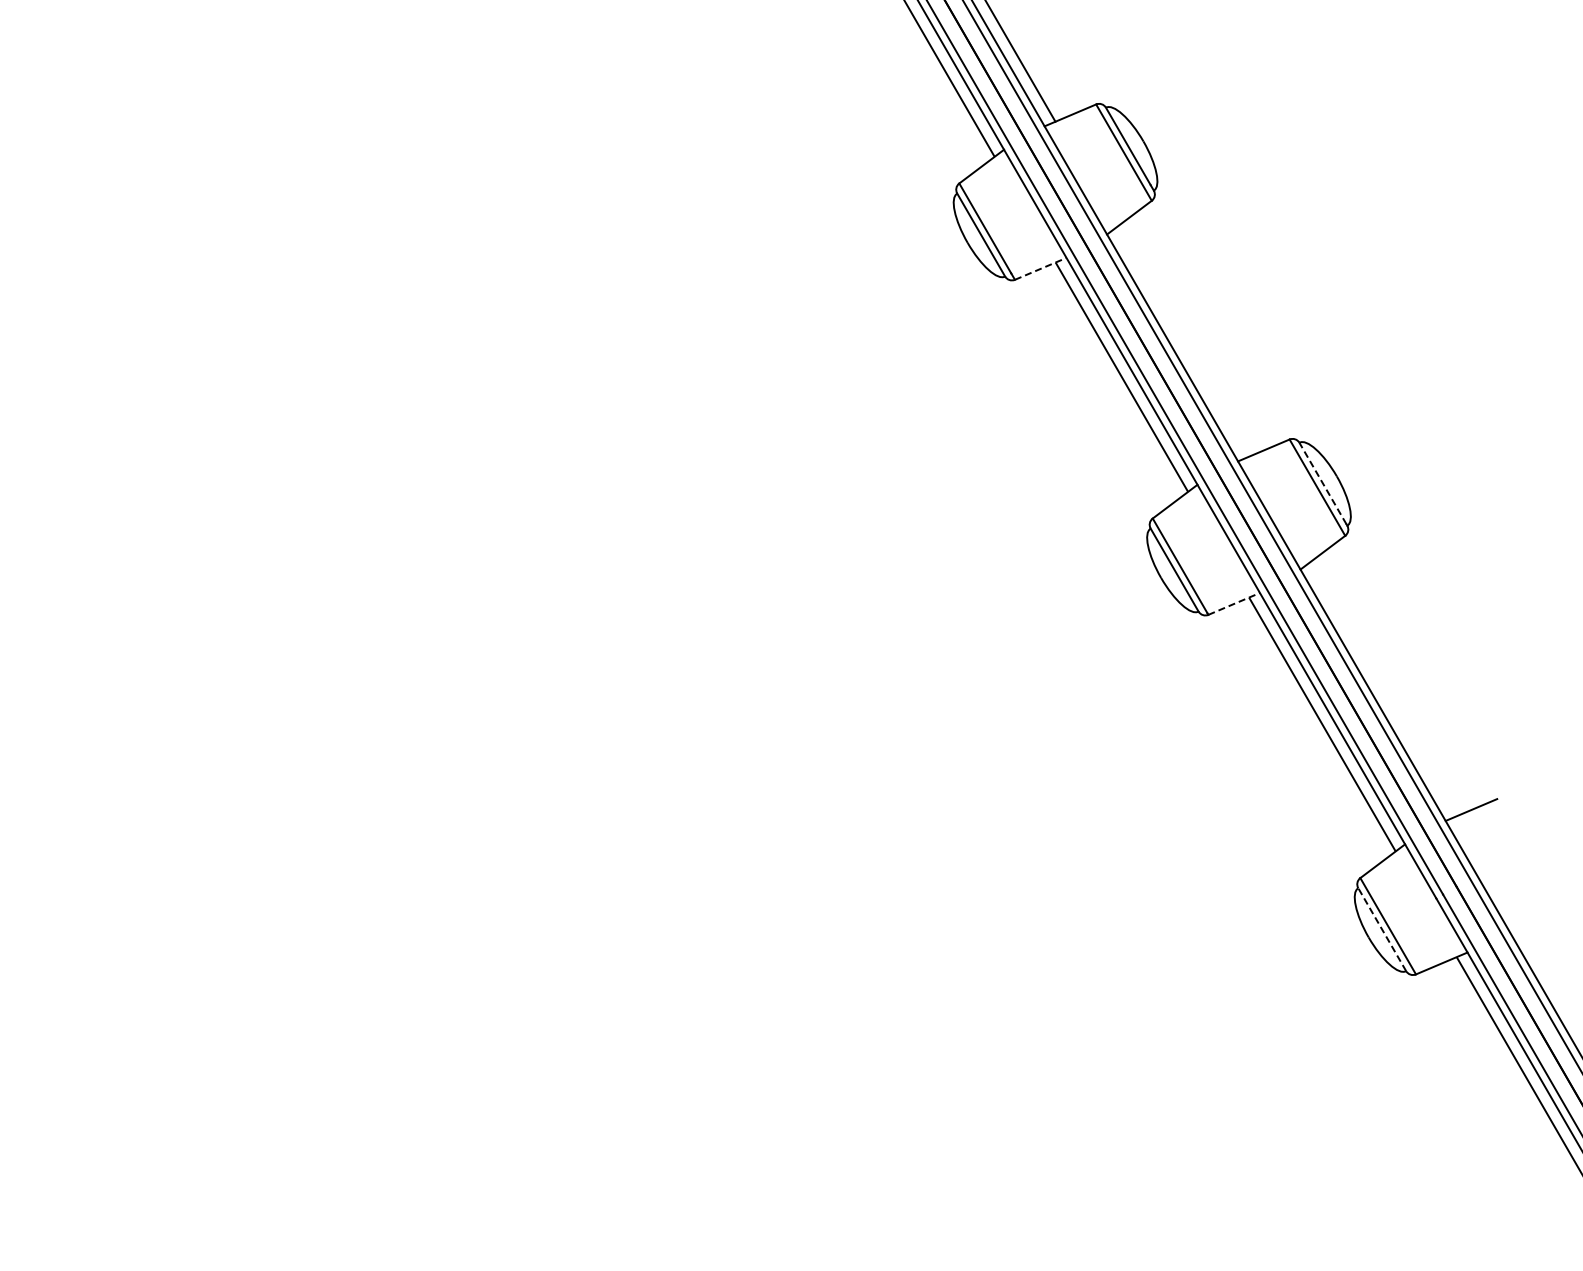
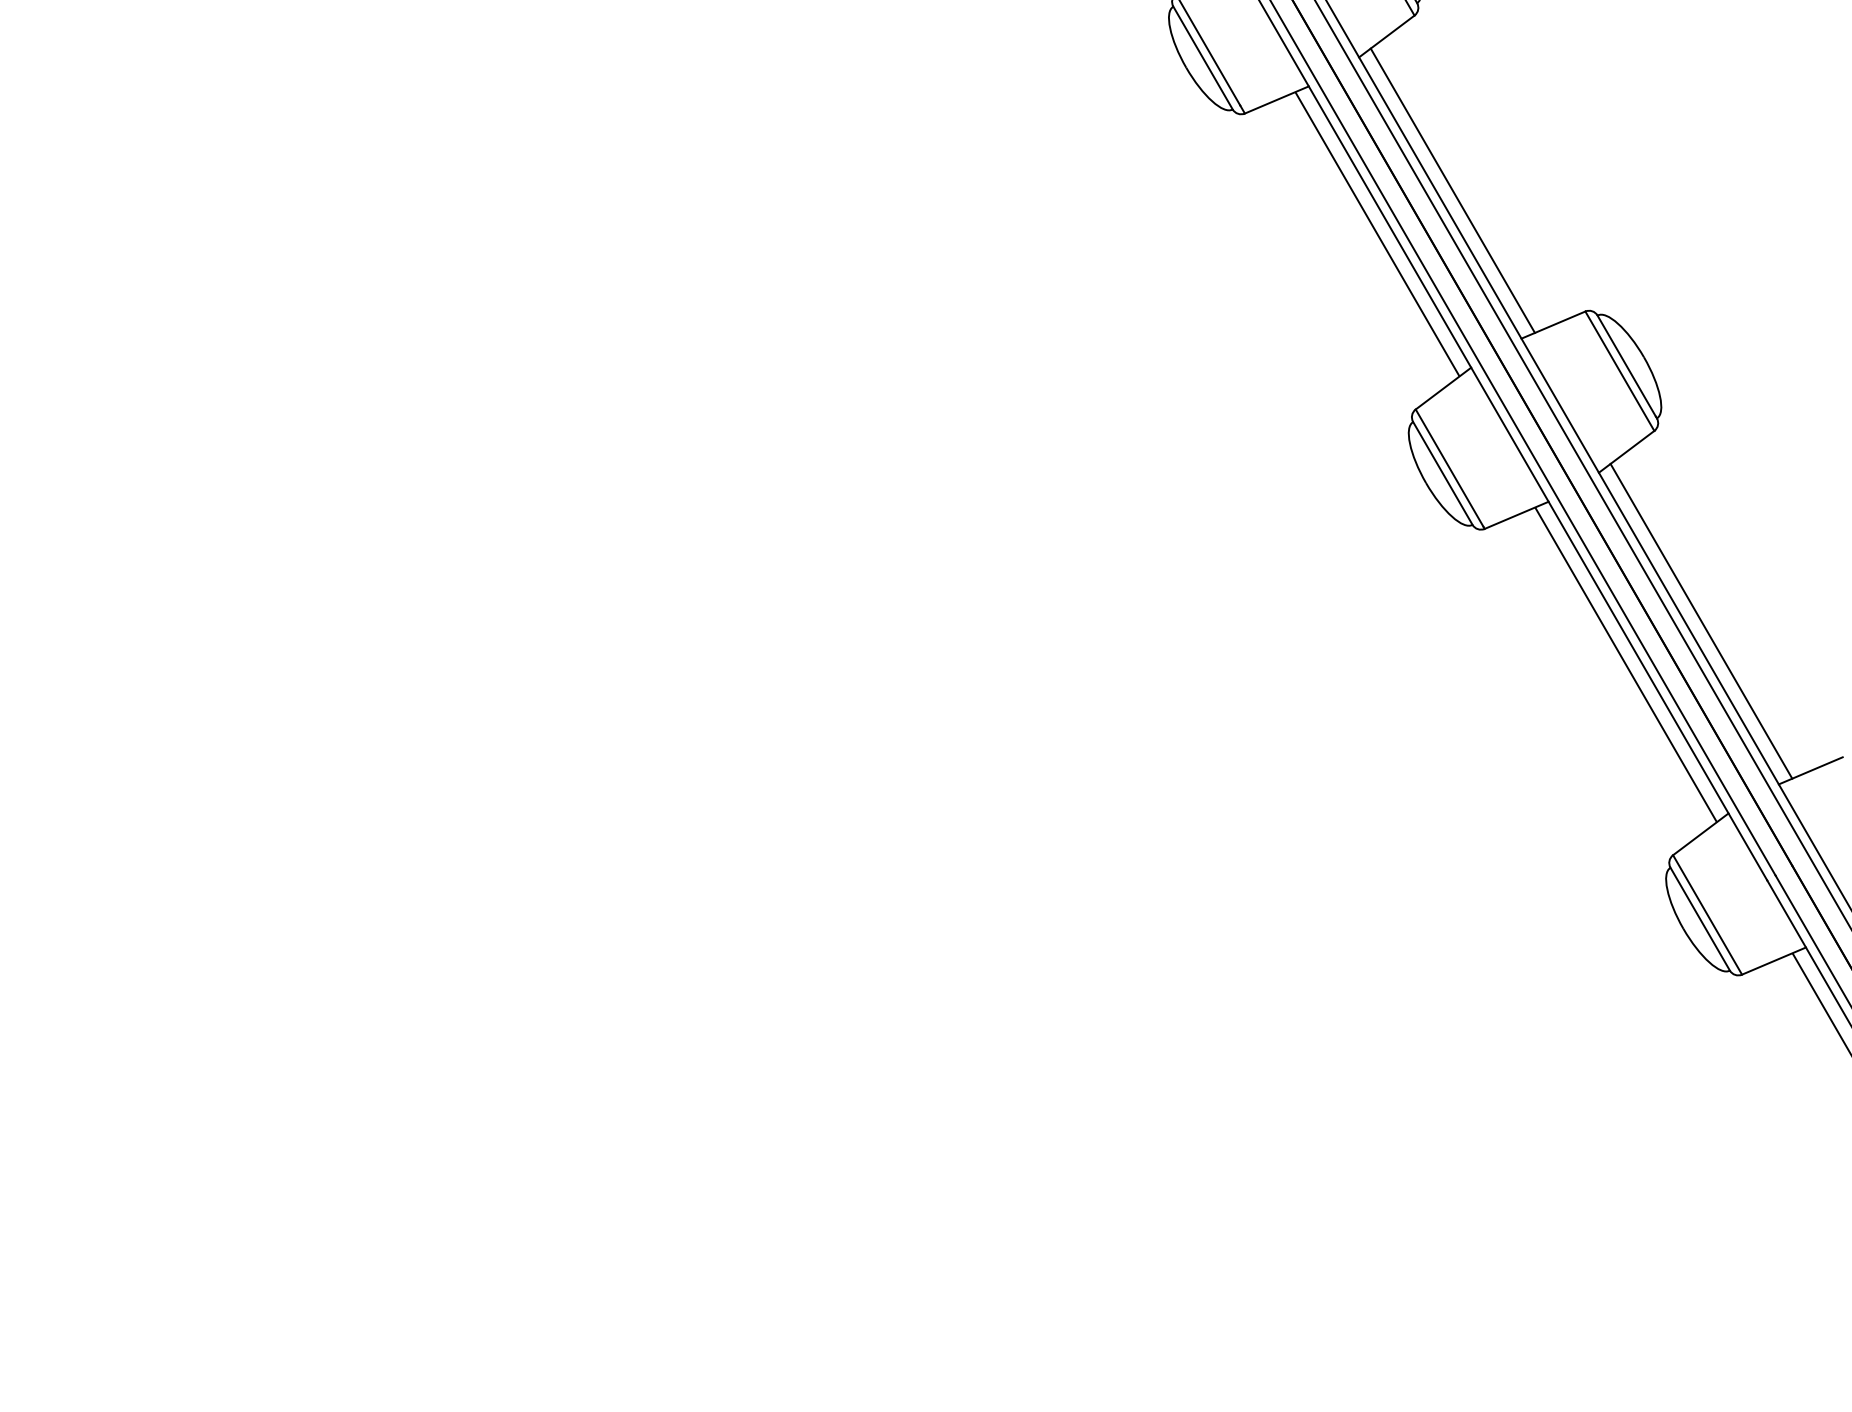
line: (1041, 268) -> (1277, 99), dashed -> solid
line: (1182, 341) -> (1452, 190), added
line: (1322, 483) -> (1626, 366), dashed -> solid
line: (1234, 603) -> (1517, 514), dashed -> solid
line: (1382, 689) -> (1700, 621), added
line: (1382, 929) -> (1700, 918), dashed -> solid

